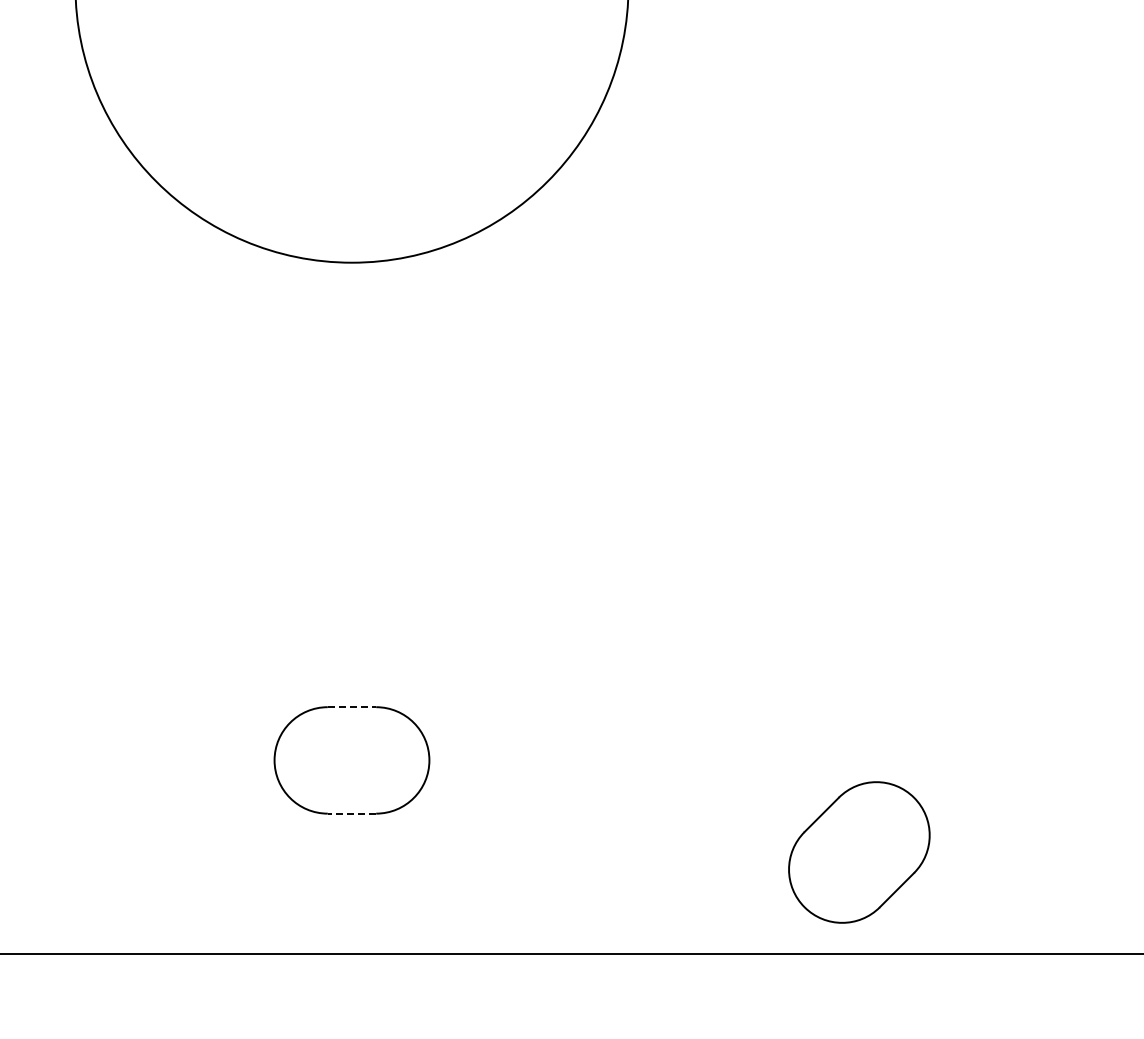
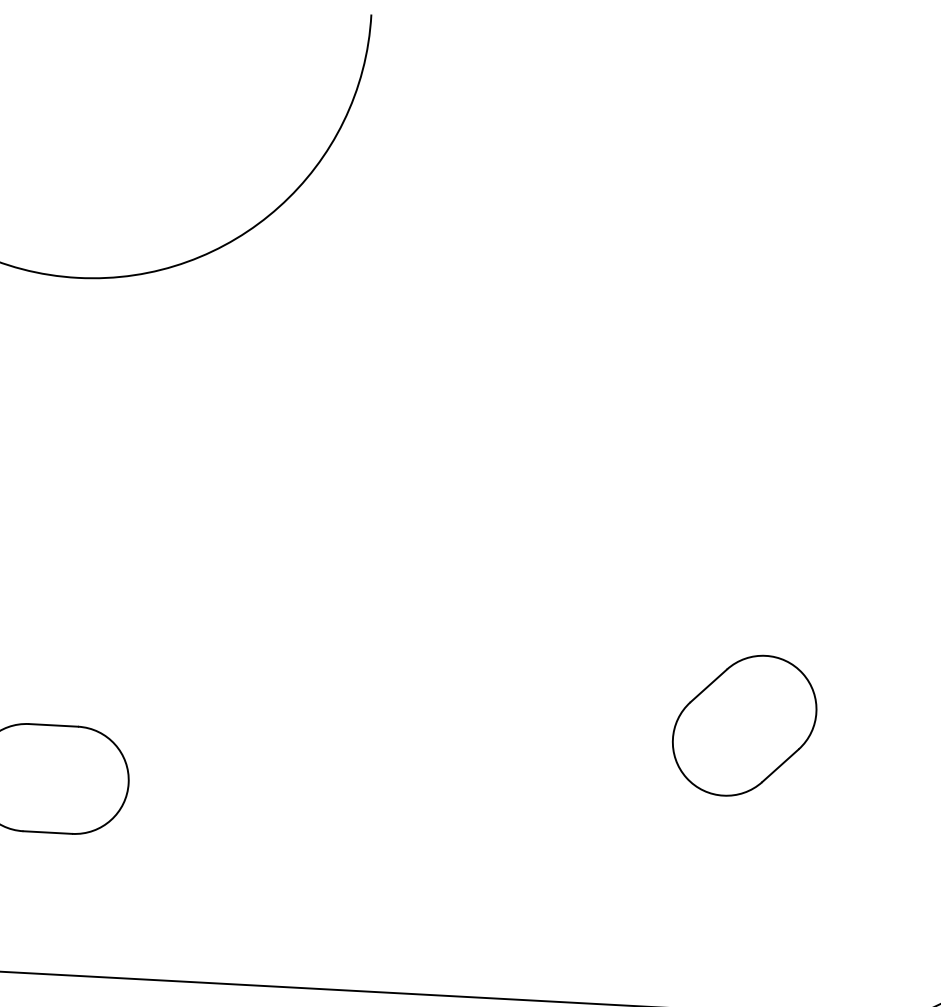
line: (352, 707) -> (54, 725), dashed -> solid
line: (351, 813) -> (47, 832), dashed -> solid
part: (859, 852) -> (744, 725), moved

